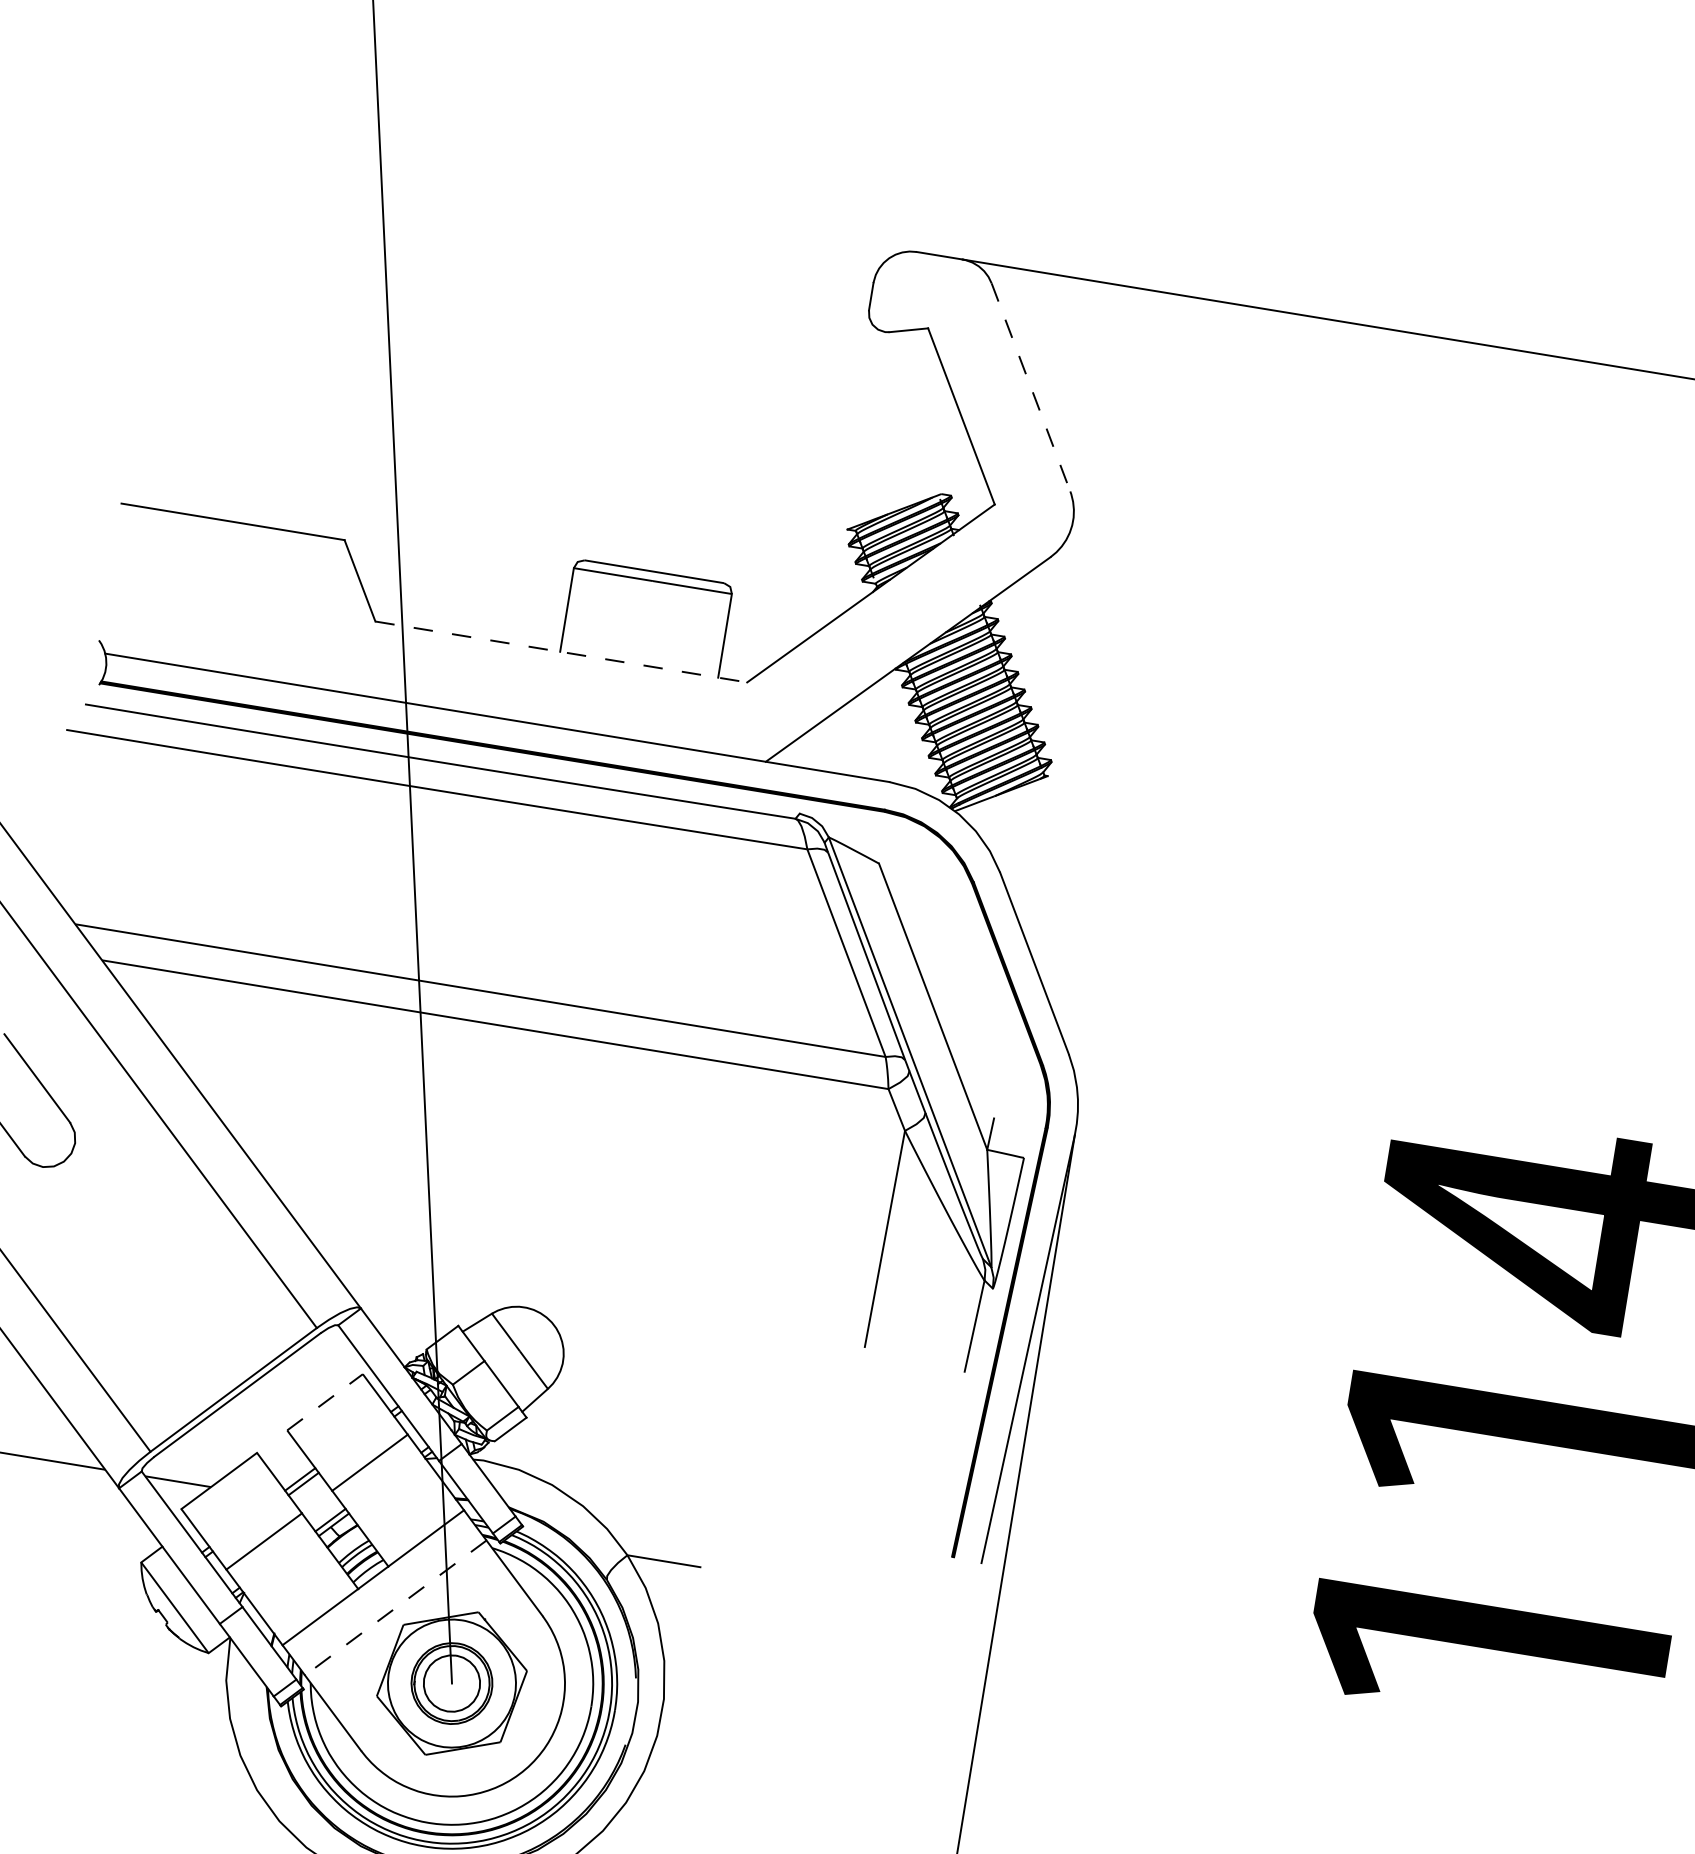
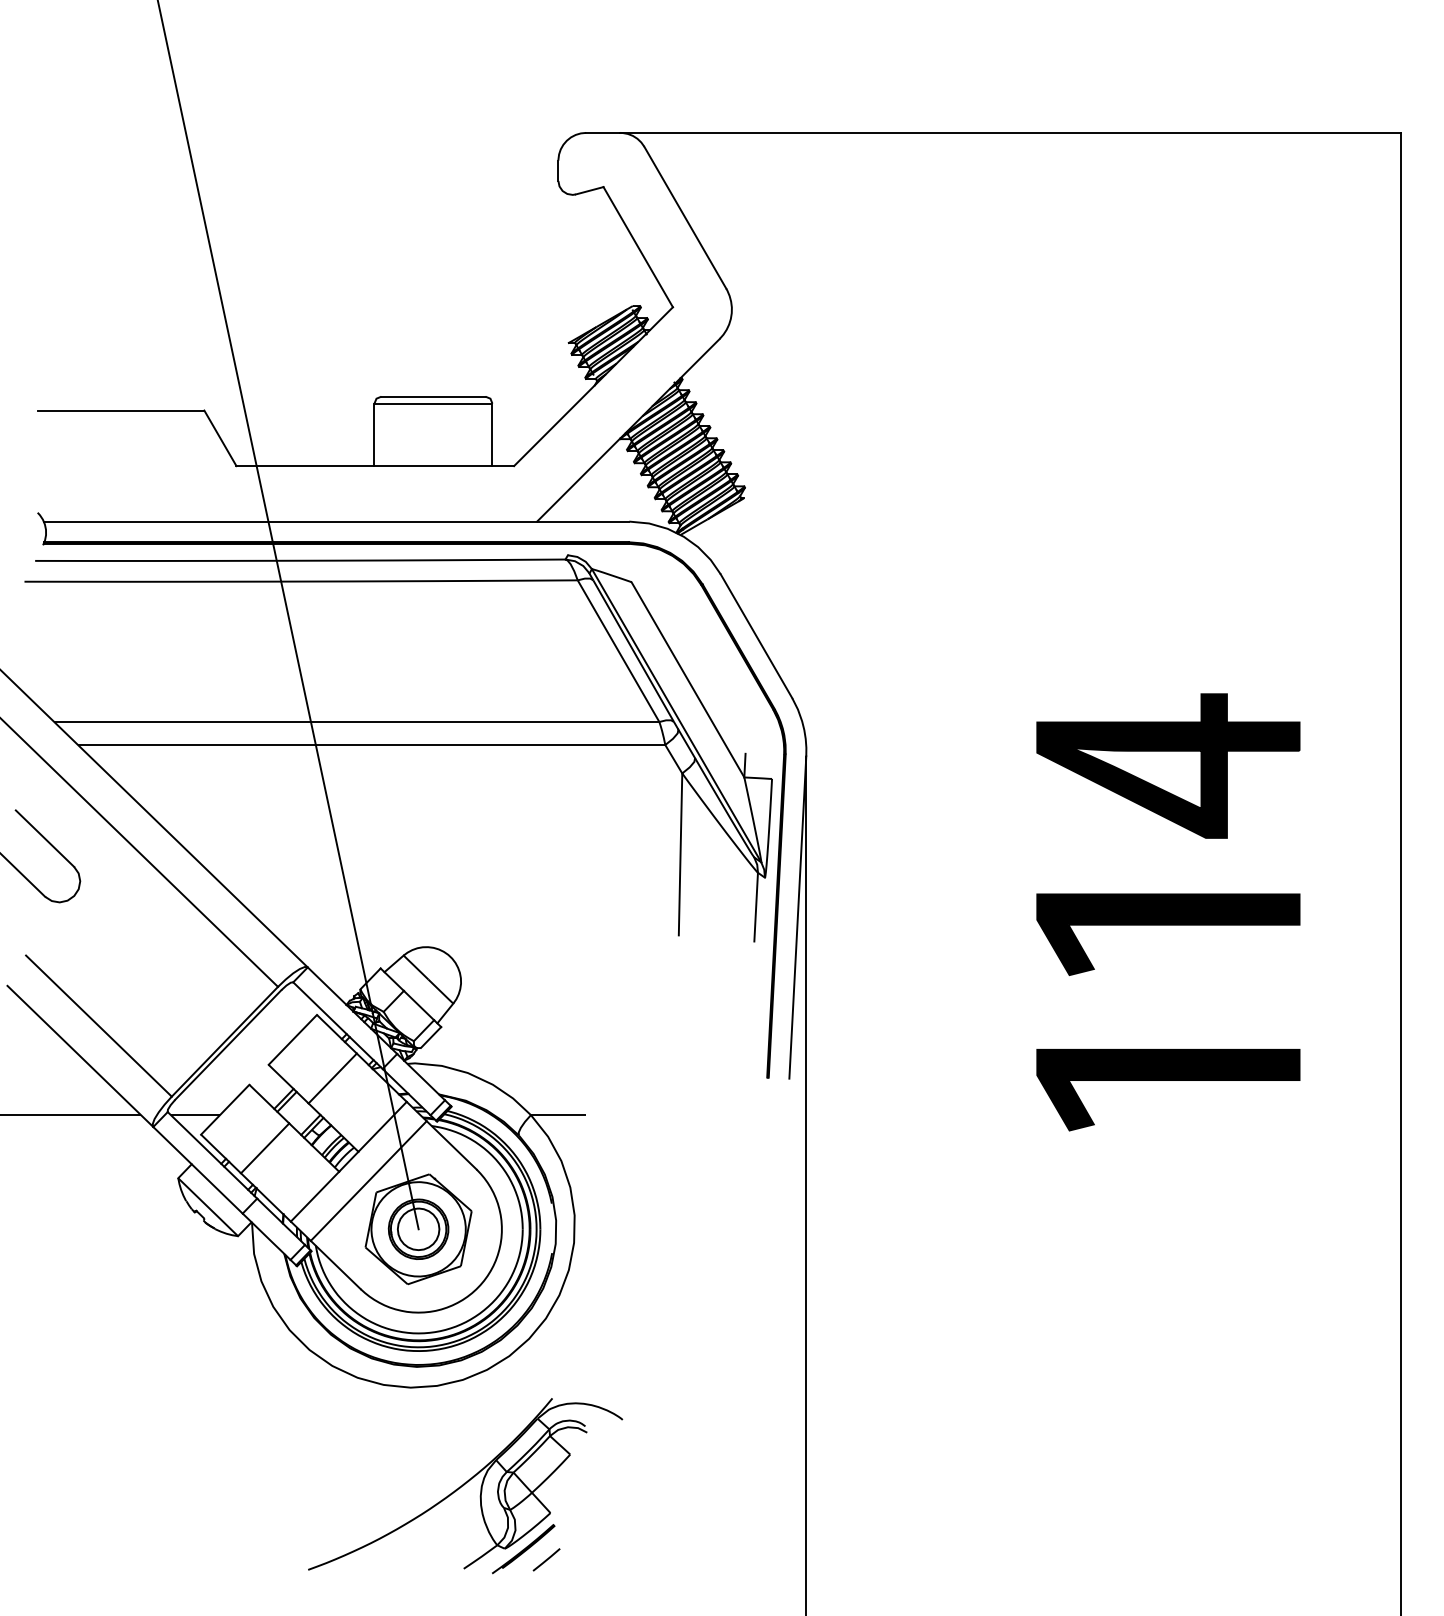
line: (1031, 387) -> (685, 217), dashed -> solid
line: (561, 652) -> (375, 466), dashed -> solid
line: (324, 1401) -> (292, 1039), dashed -> solid
line: (395, 1608) -> (368, 1181), dashed -> solid

